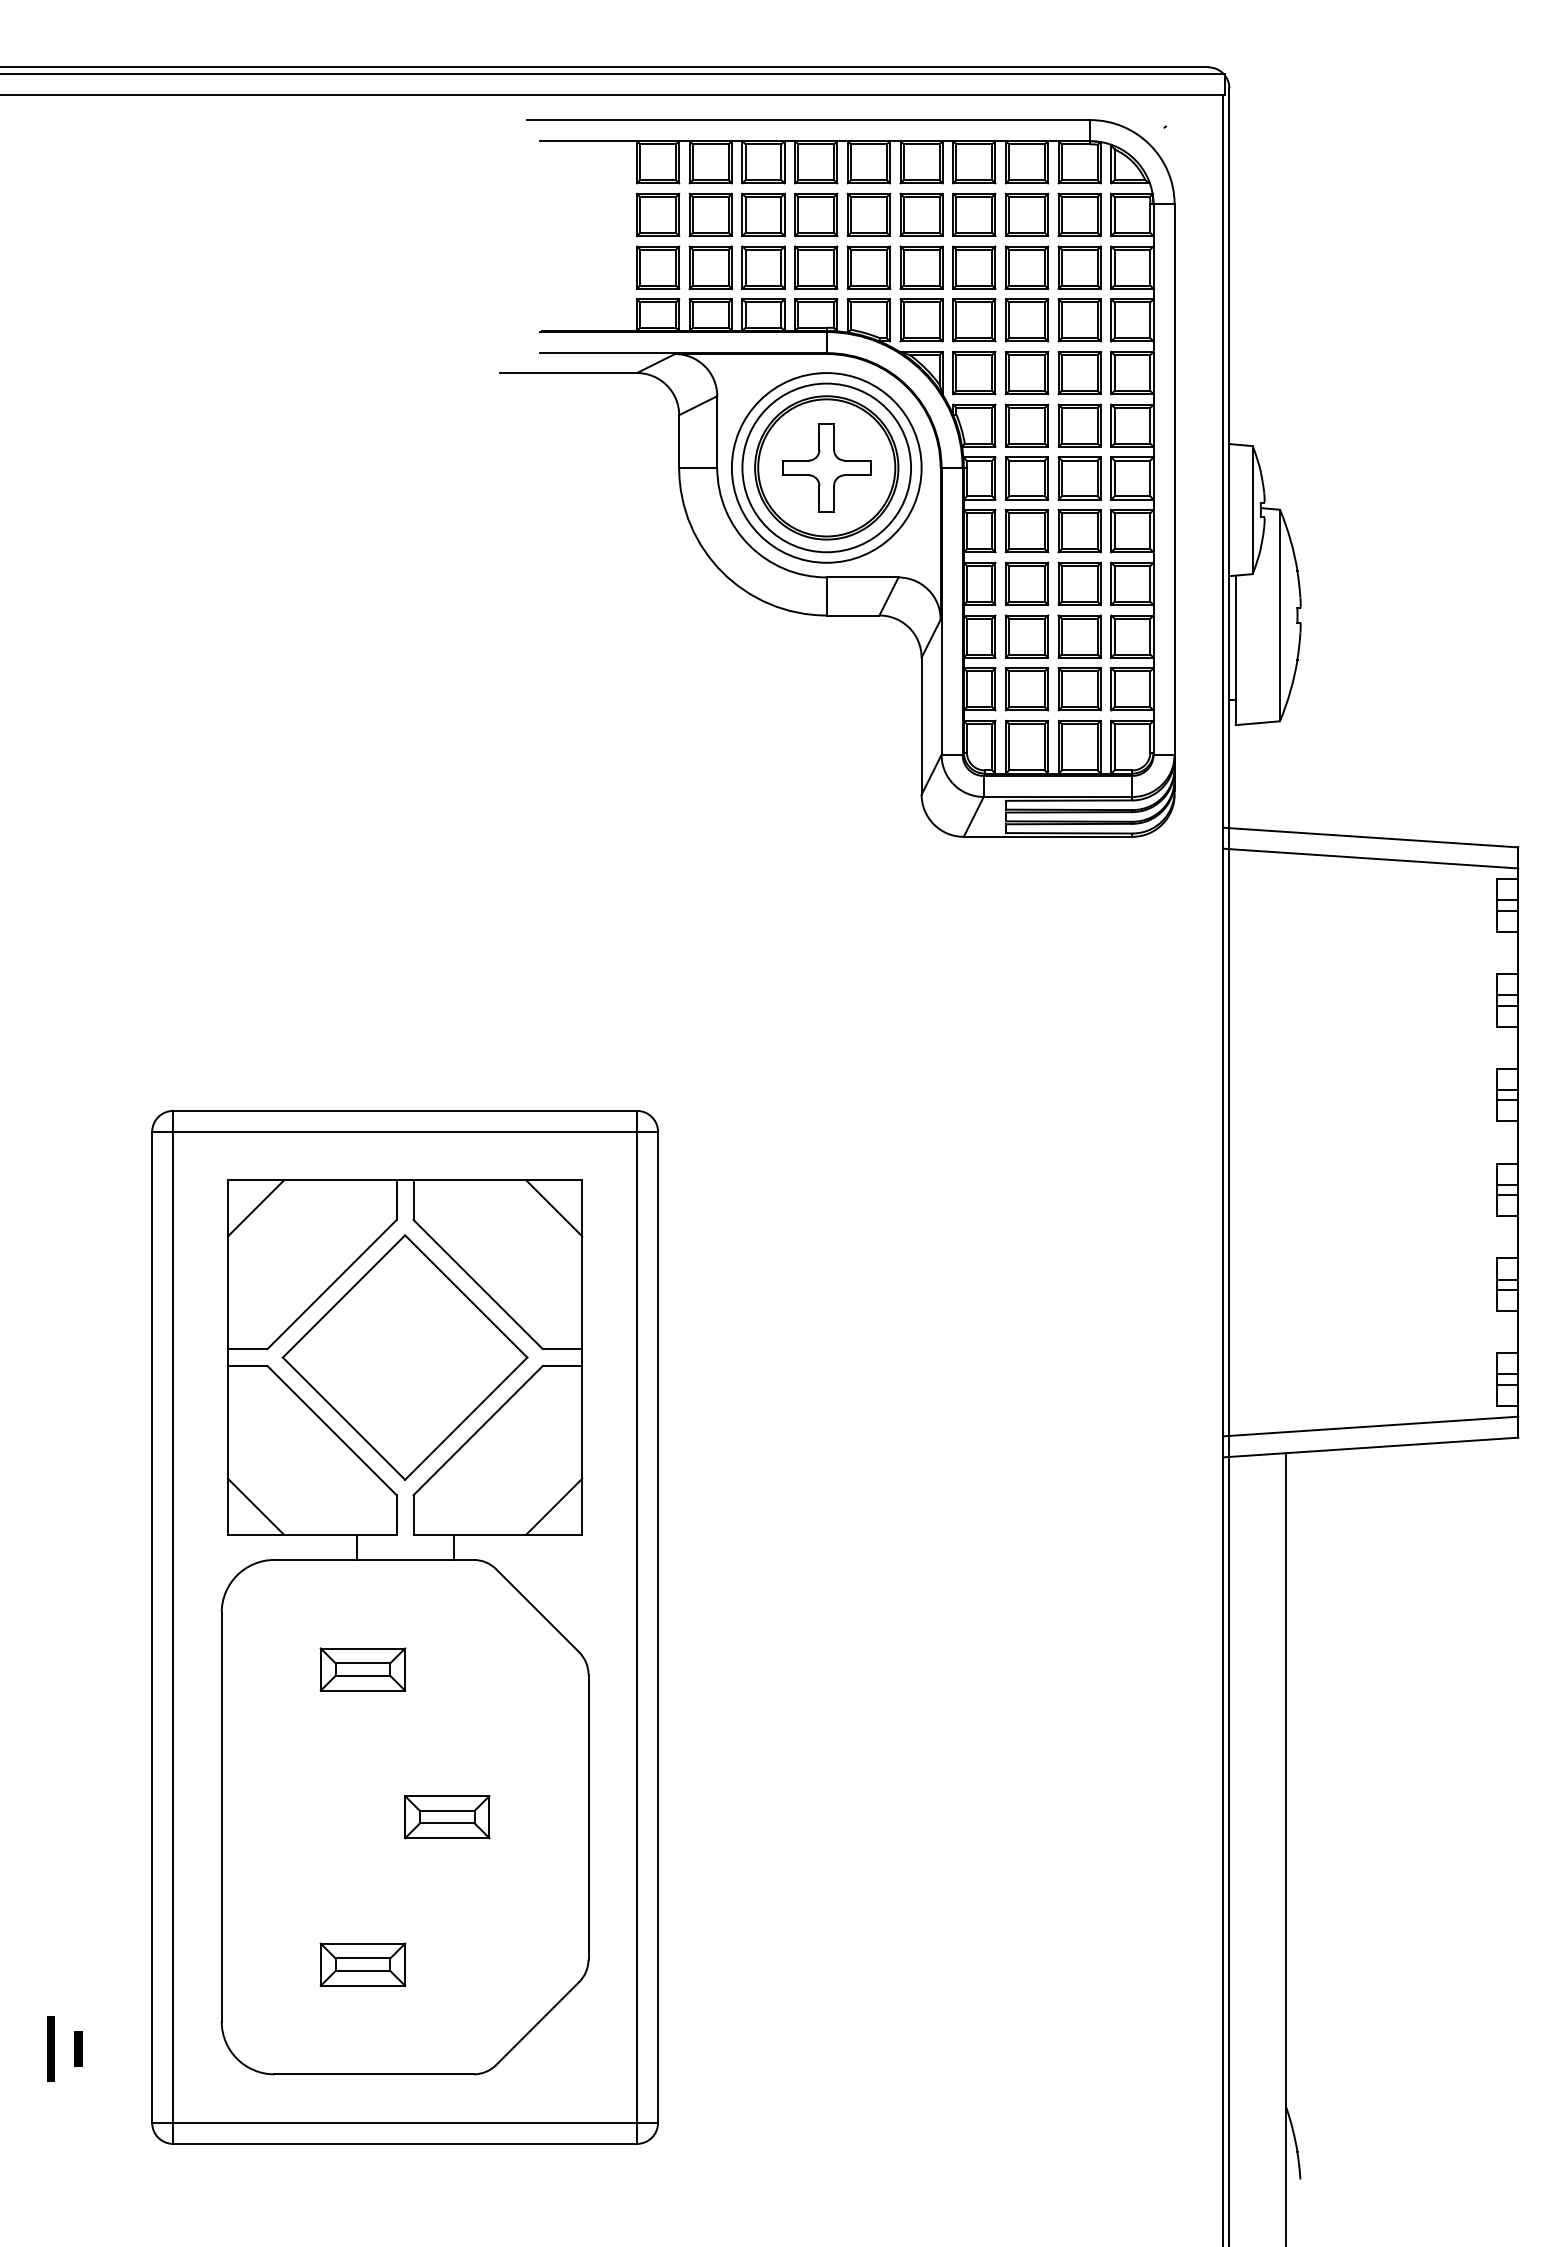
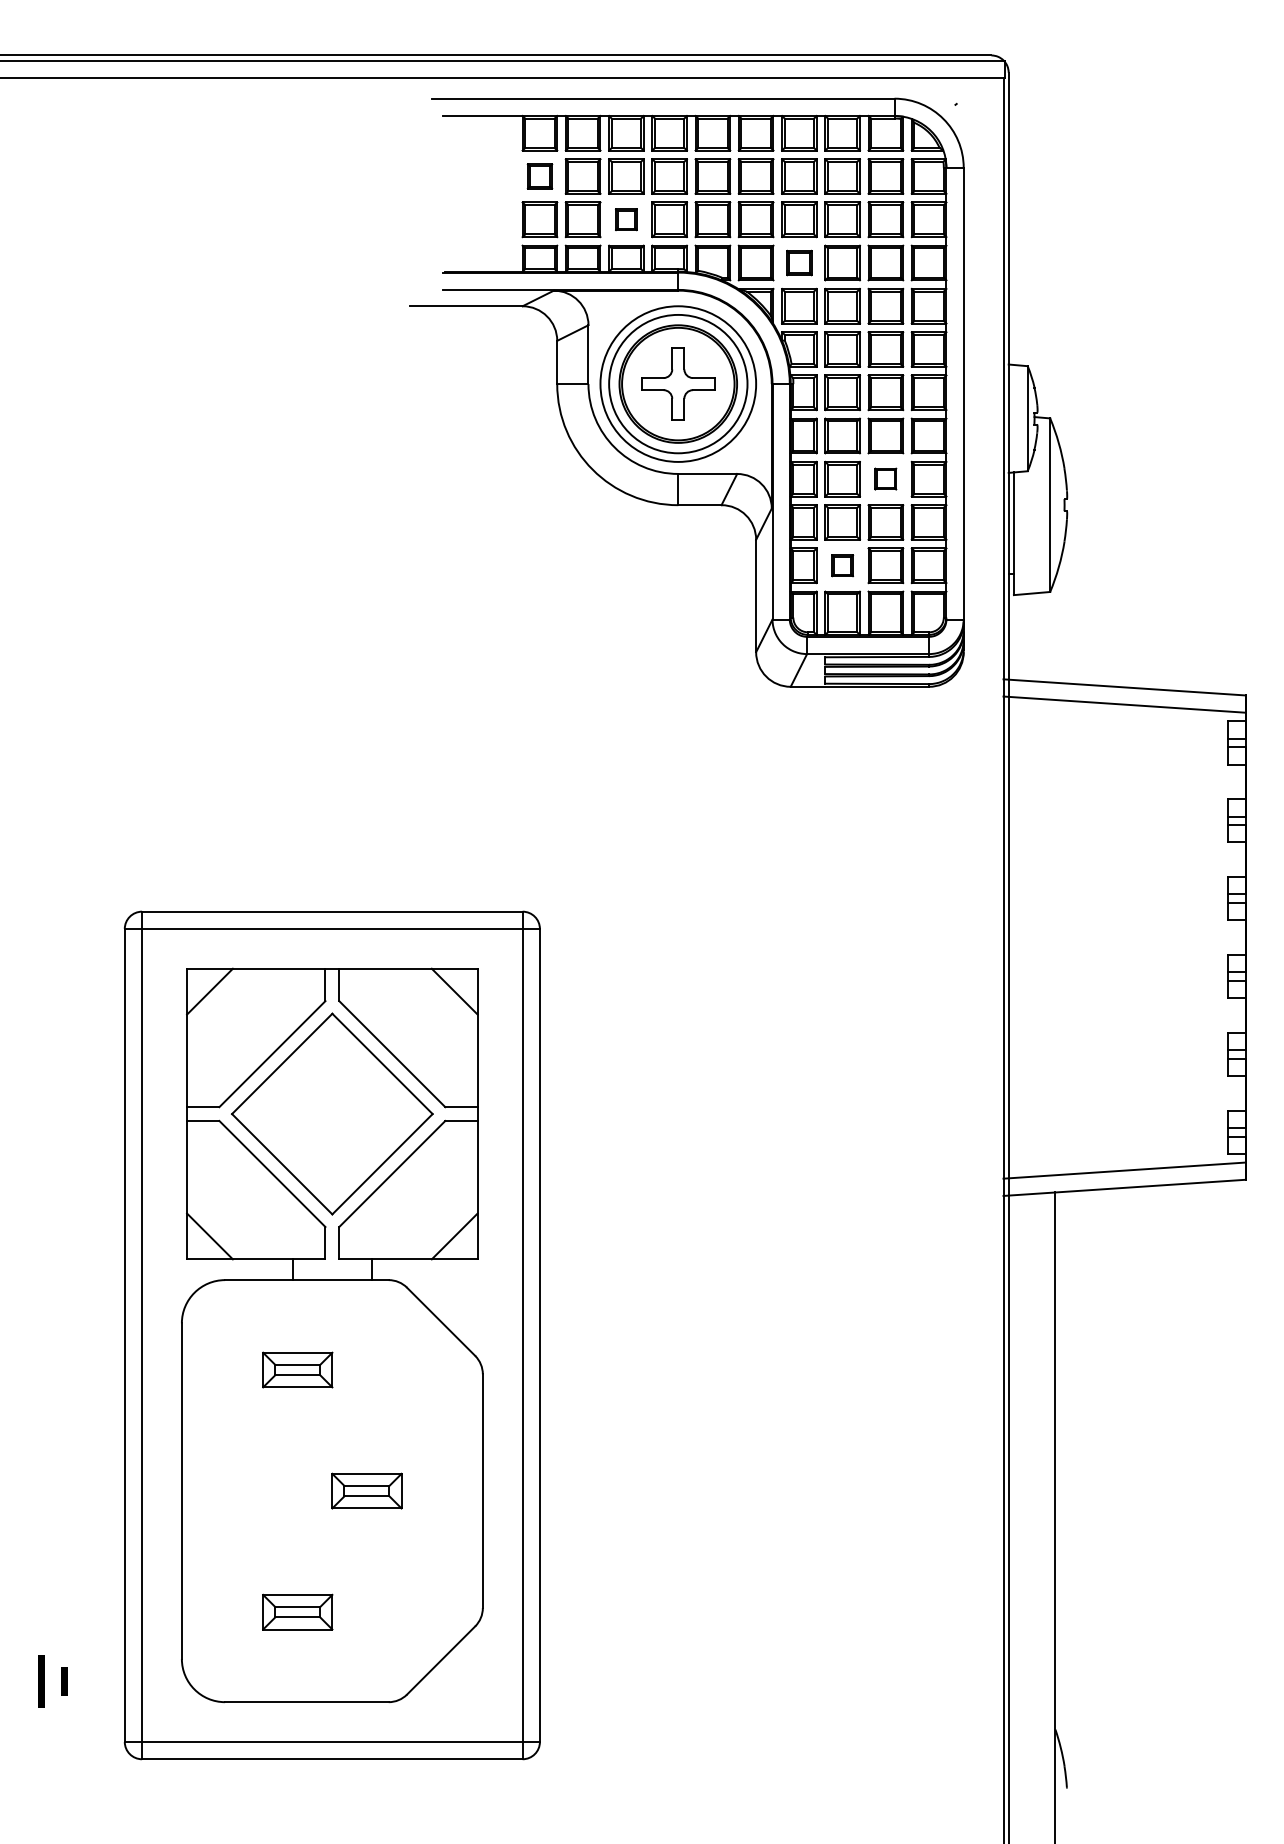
part: (658, 214) -> (540, 176), size x0.7
part: (763, 267) -> (626, 219), size x0.6
part: (974, 320) -> (799, 263), size x0.7
part: (1079, 583) -> (885, 478), size x0.6
part: (1026, 689) -> (842, 565), size x0.6

